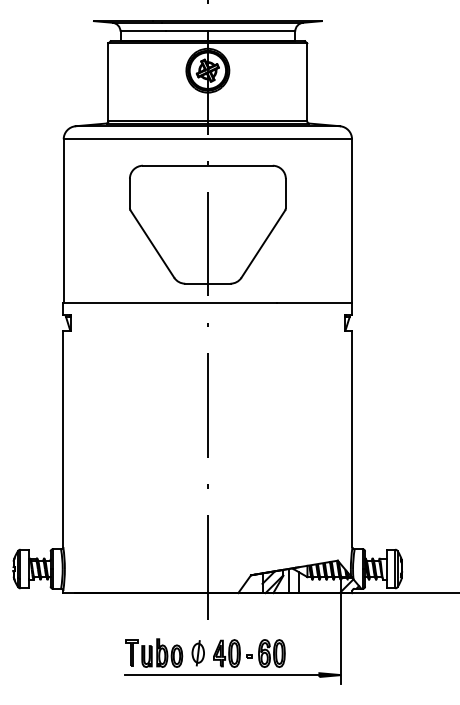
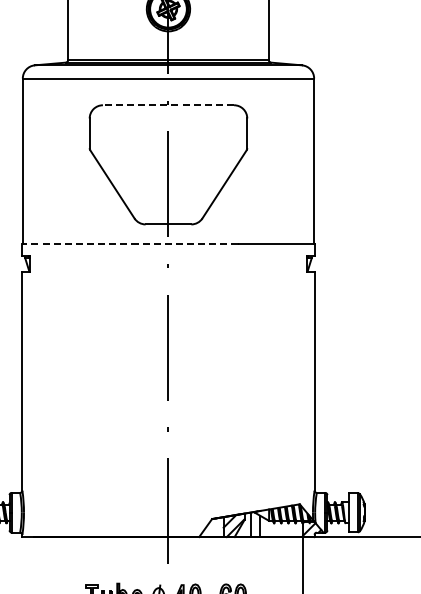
line: (207, 165) -> (168, 105), solid -> dashed
line: (170, 302) -> (130, 243), solid -> dashed

